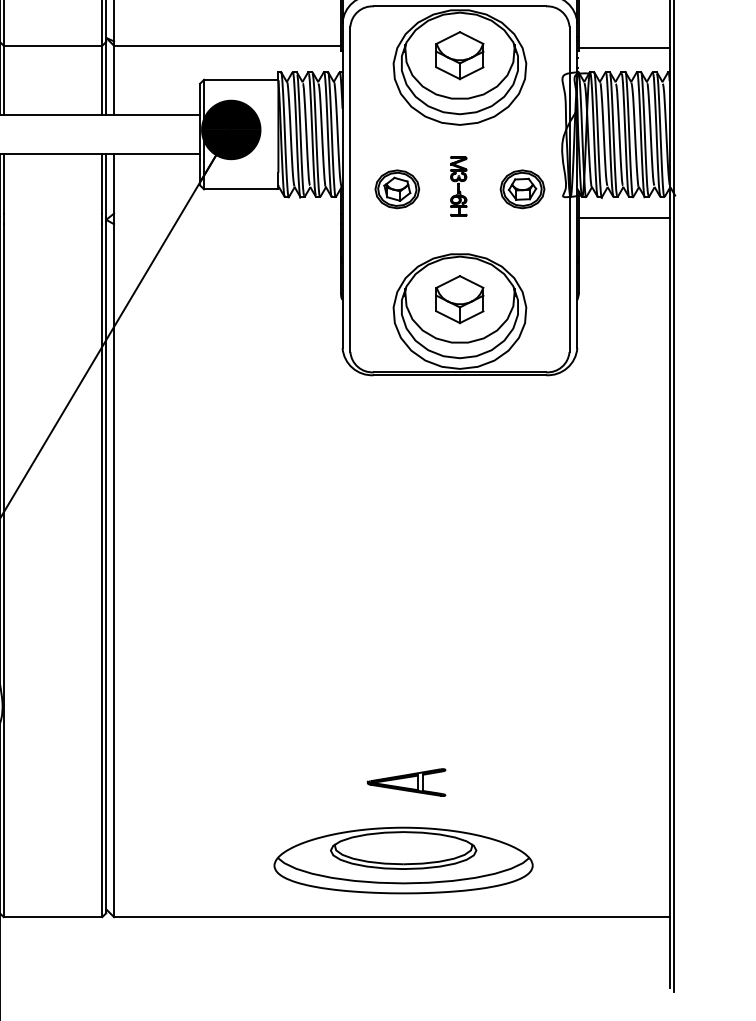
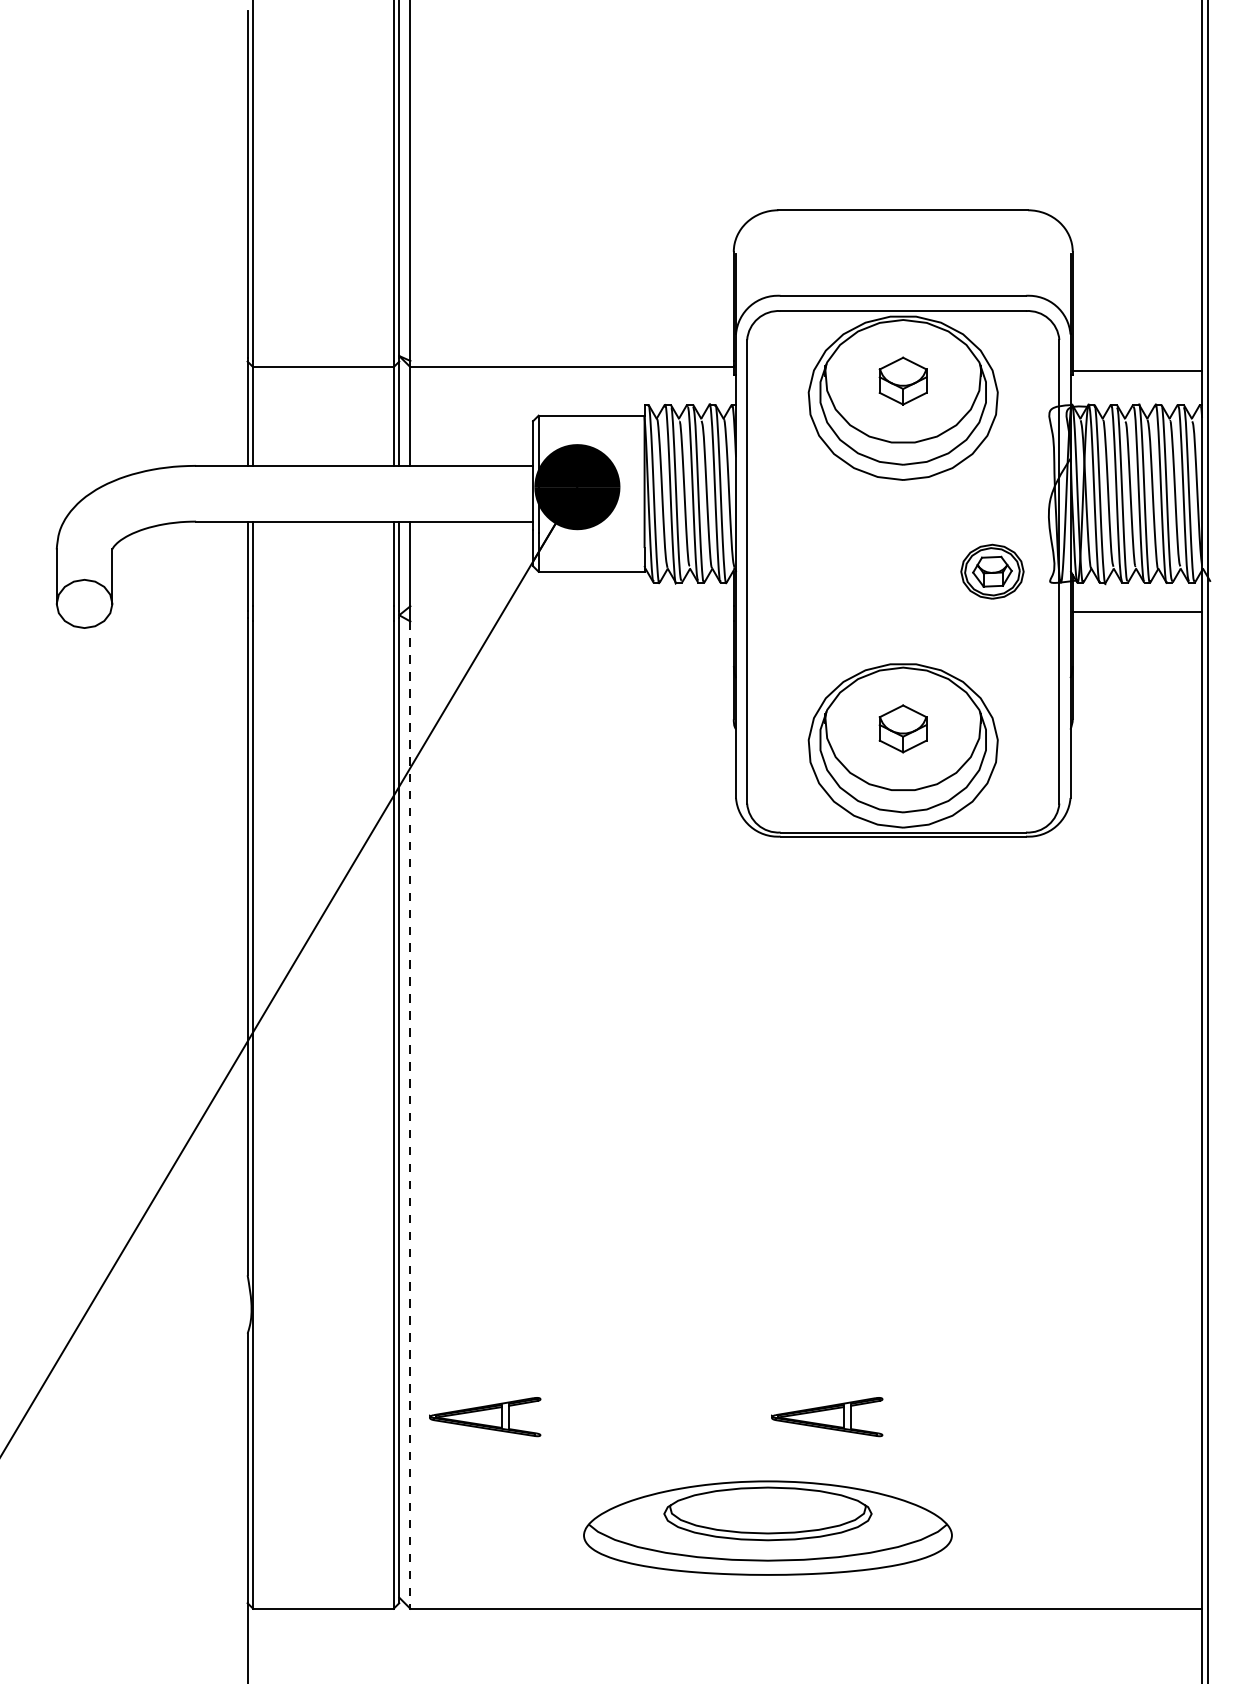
part: (459, 55) -> (902, 380), size x0.7
part: (458, 186) -> (901, 567), removed
part: (397, 189) -> (814, 571), removed
part: (459, 299) -> (902, 728), size x0.7
line: (114, 570) -> (410, 1115), solid -> dashed
part: (166, 782) -> (485, 1417), added
part: (403, 860) -> (767, 1527), moved

